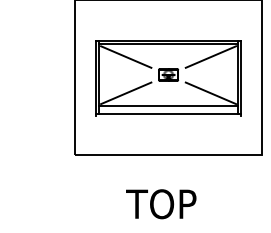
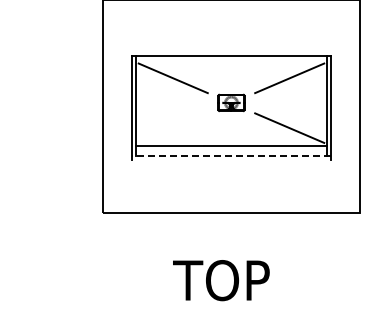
line: (168, 44) -> (231, 60), removed
line: (125, 92) -> (172, 127), removed
line: (168, 113) -> (231, 156), solid -> dashed

